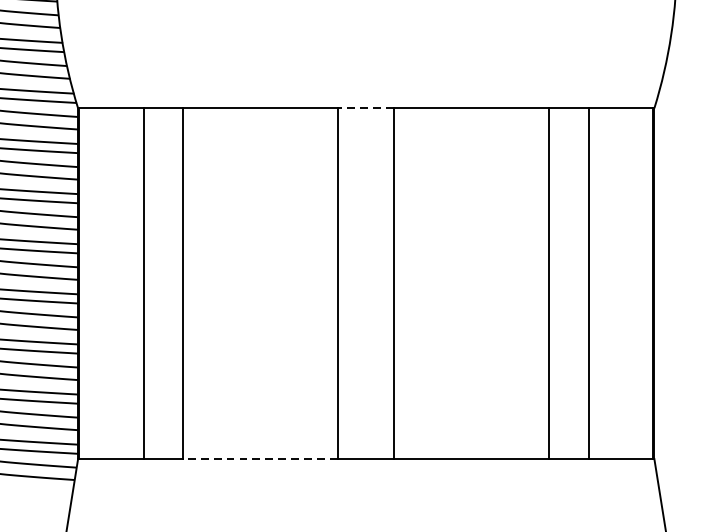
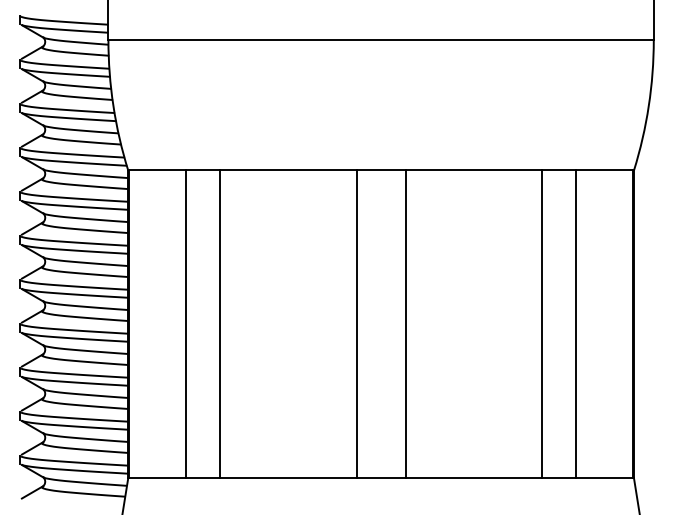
line: (365, 108) -> (380, 170), dashed -> solid
line: (260, 459) -> (288, 478), dashed -> solid

